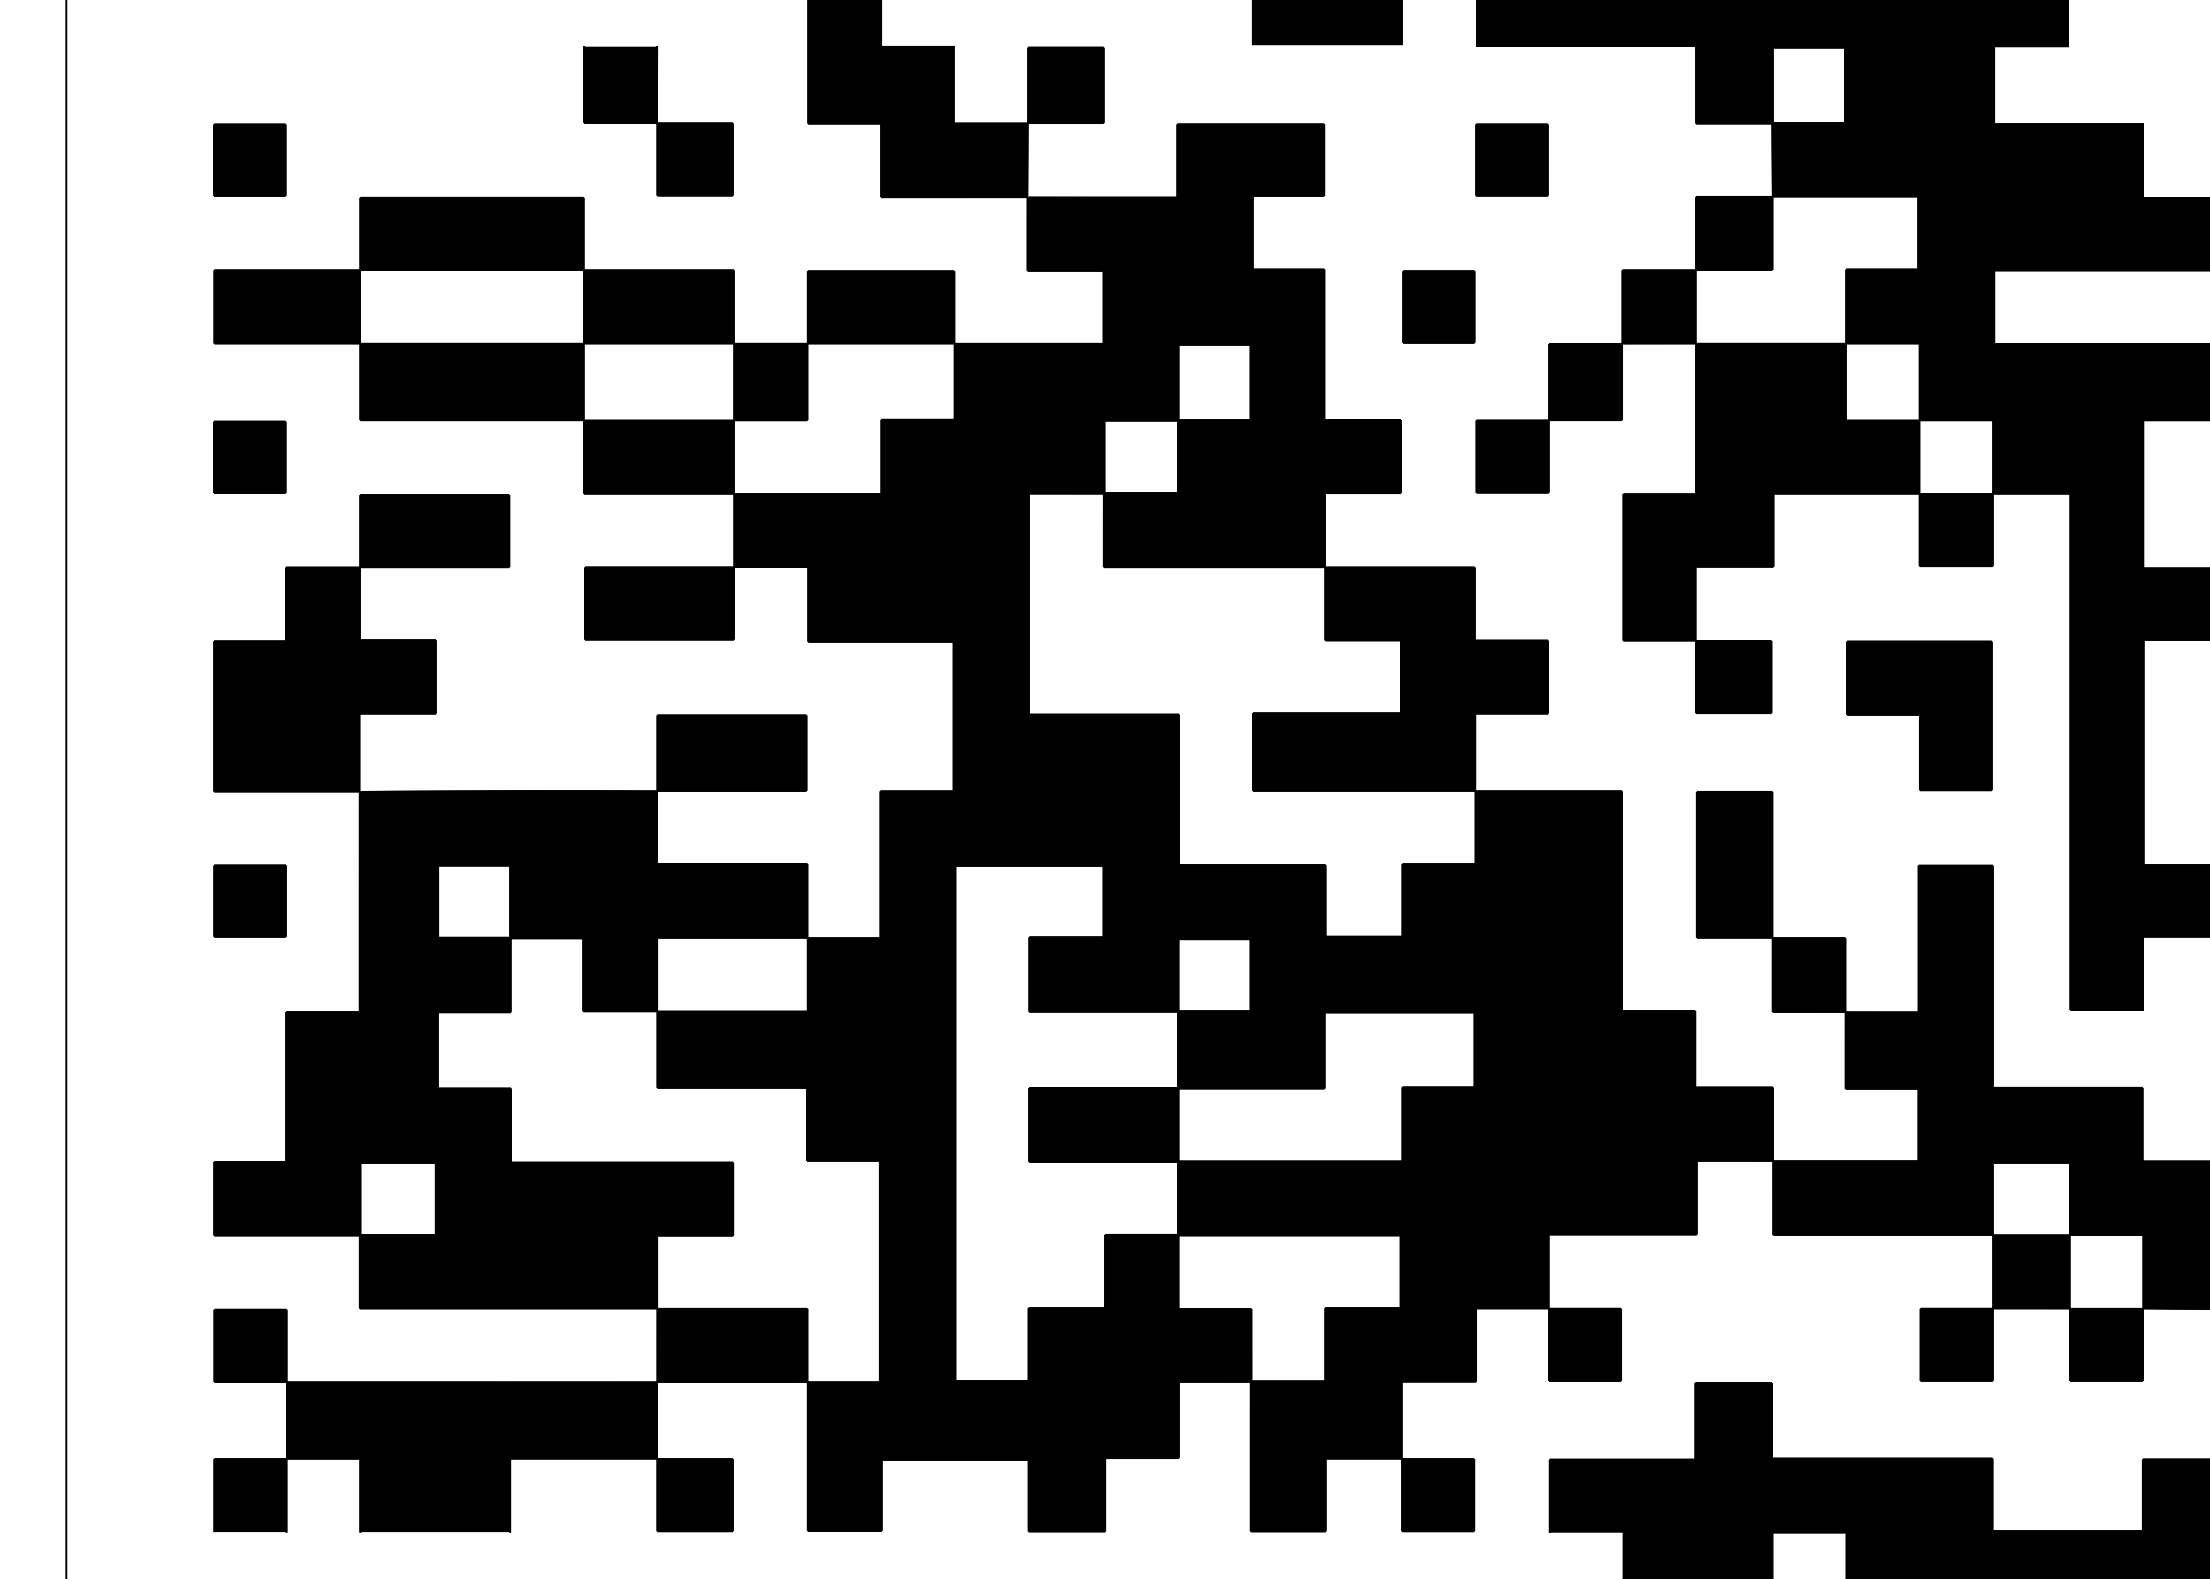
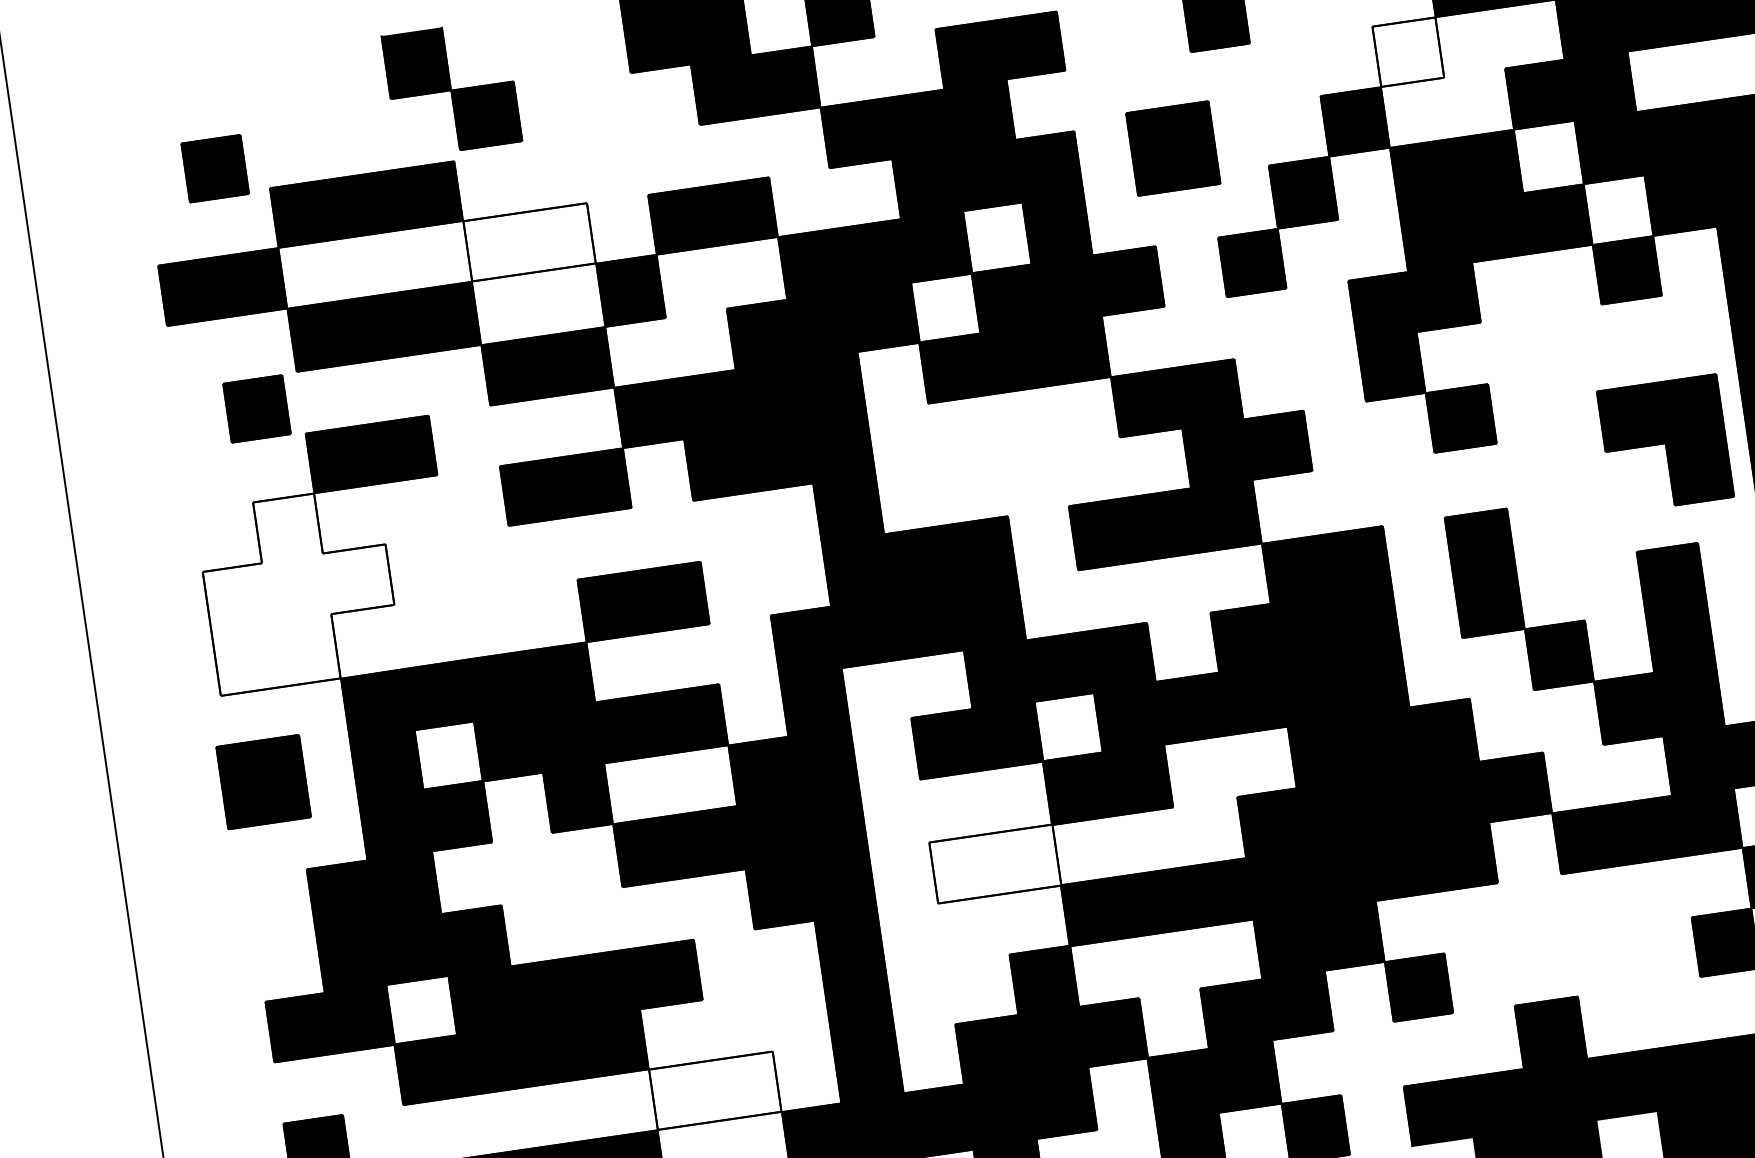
part: (658, 121) -> (452, 88), moved
part: (249, 159) -> (214, 168), moved
fill: (1733, 233) -> (1407, 52), removed
fill: (658, 306) -> (529, 242), removed
part: (1438, 306) -> (1173, 148), size x1.4
part: (249, 456) -> (256, 408), moved
fill: (324, 679) -> (298, 590), removed
part: (1919, 715) -> (1665, 443), moved
part: (249, 900) -> (263, 781), size x1.4
fill: (1103, 1124) -> (994, 863), removed
fill: (732, 1345) -> (715, 1090), removed

